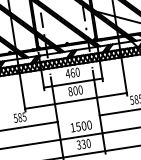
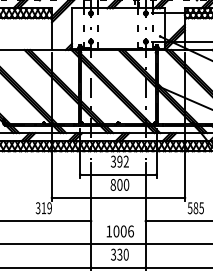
text: (72, 72) -> (119, 161), 460 -> 392
text: (19, 117) -> (43, 208), 585 -> 319
text: (83, 126) -> (123, 231), 1500 -> 1006

